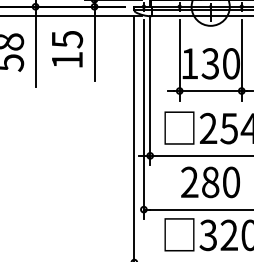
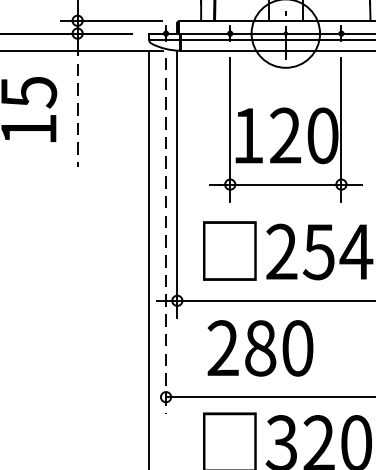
line: (94, 47) -> (77, 106), solid -> dashed
text: (210, 63) -> (285, 135), 130 -> 120
line: (143, 120) -> (165, 237), solid -> dashed
text: (210, 182) -> (260, 348), moved

